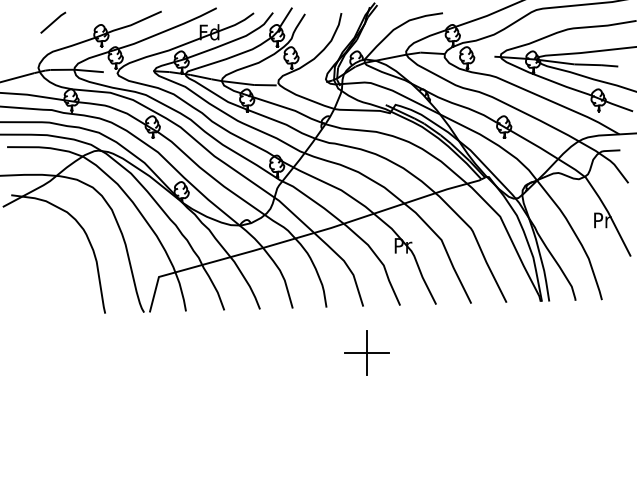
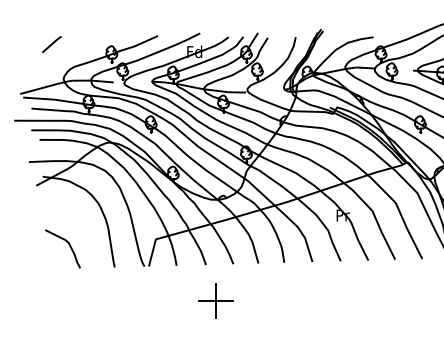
line: (53, 22) -> (52, 44), moved
curve: (45, 284) -> (68, 245), added
part: (366, 352) -> (215, 301), moved

